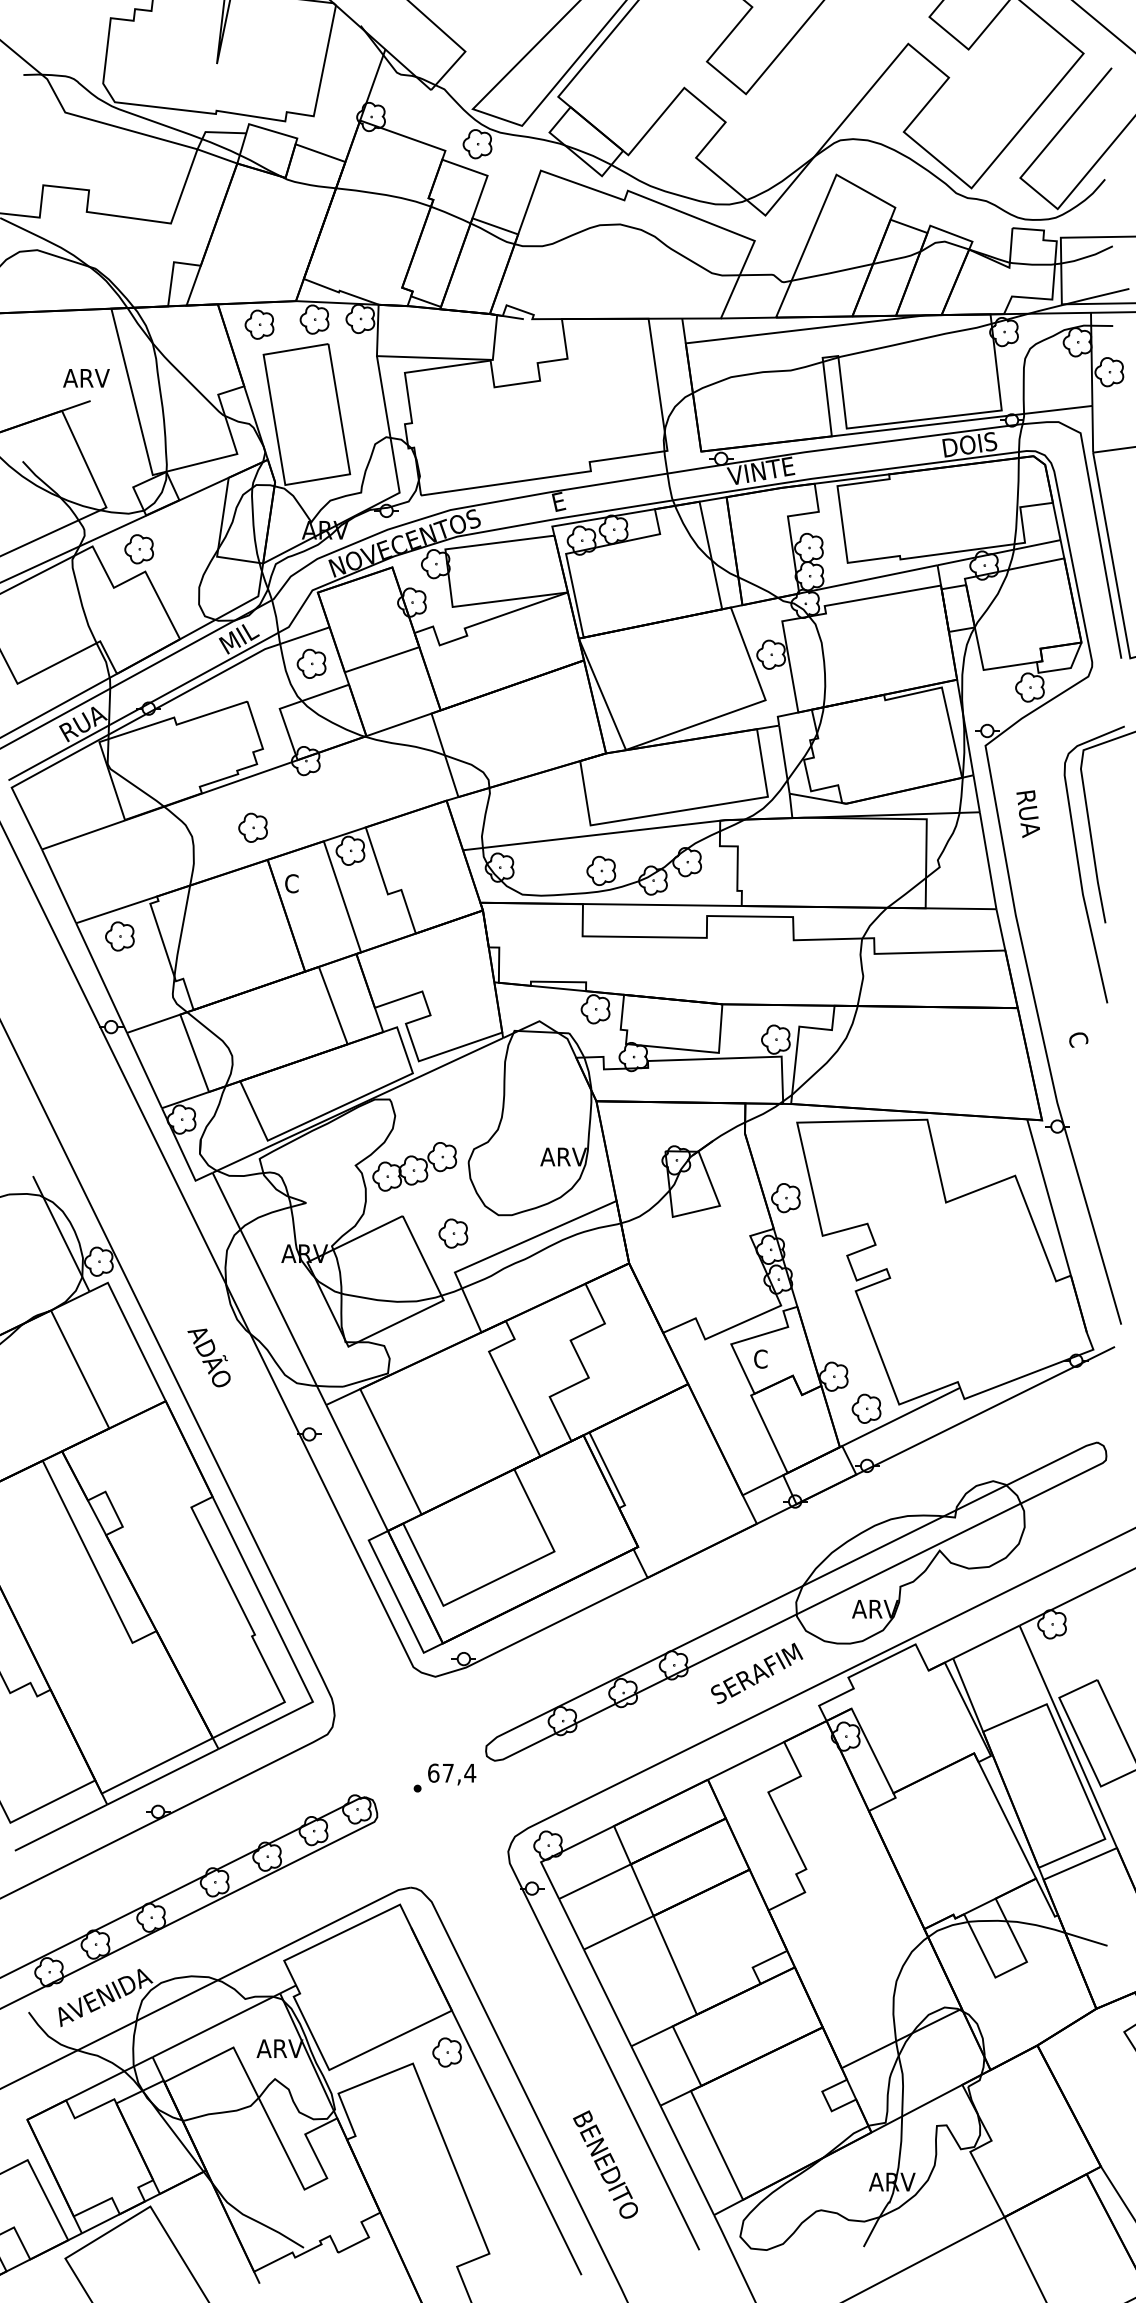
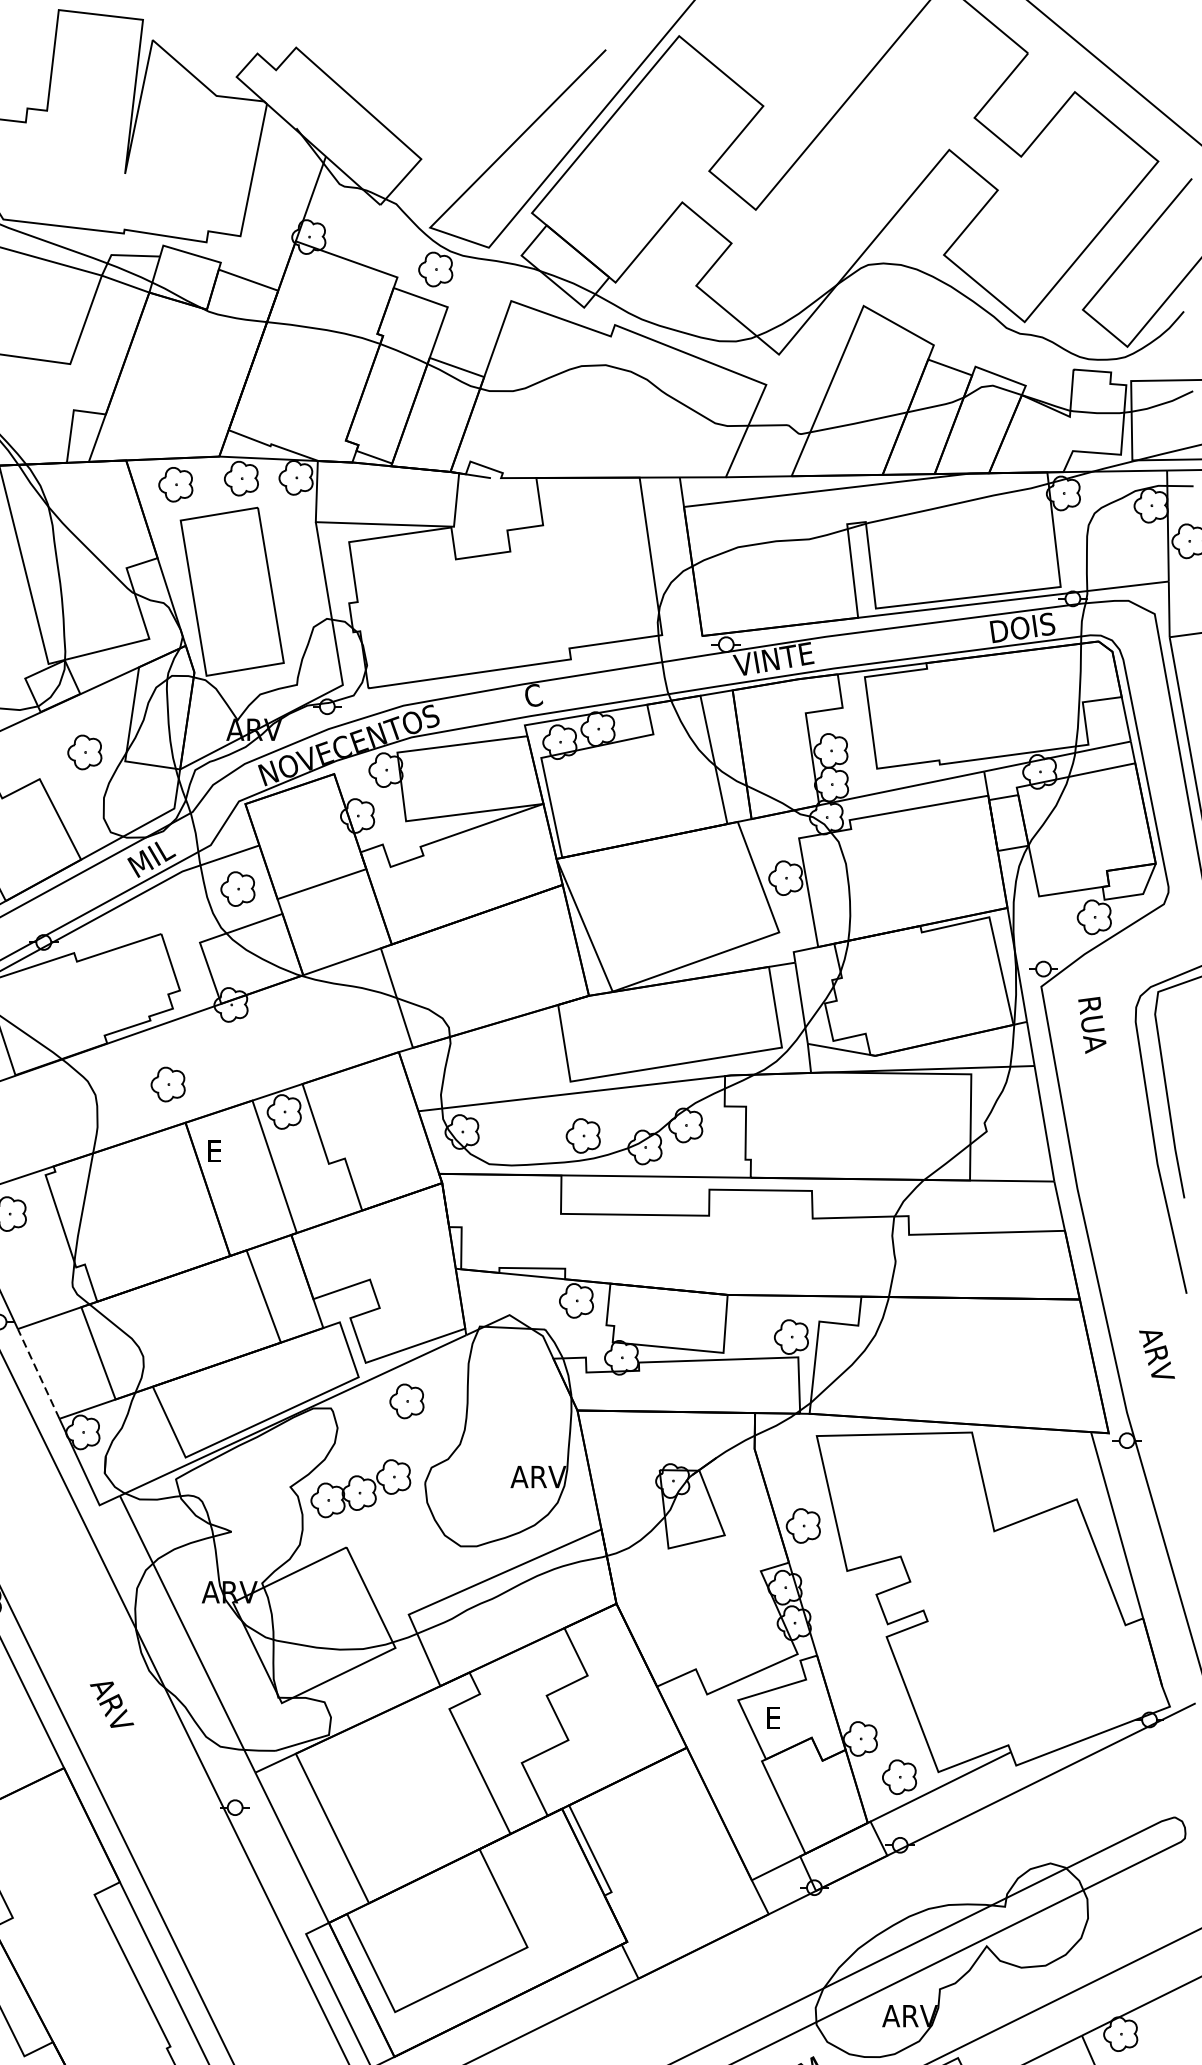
text: (559, 501) -> (533, 695), E -> C
part: (138, 549) -> (84, 752), moved
text: (1027, 814) -> (1091, 1025), moved
text: (291, 883) -> (213, 1150), C -> E
text: (1082, 1053) -> (1156, 1353), C -> ARV
line: (144, 1070) -> (38, 1373), solid -> dashed
part: (453, 1233) -> (407, 1401), moved
text: (760, 1358) -> (773, 1717), C -> E
text: (213, 1366) -> (120, 1726), ADÃO -> ARV

